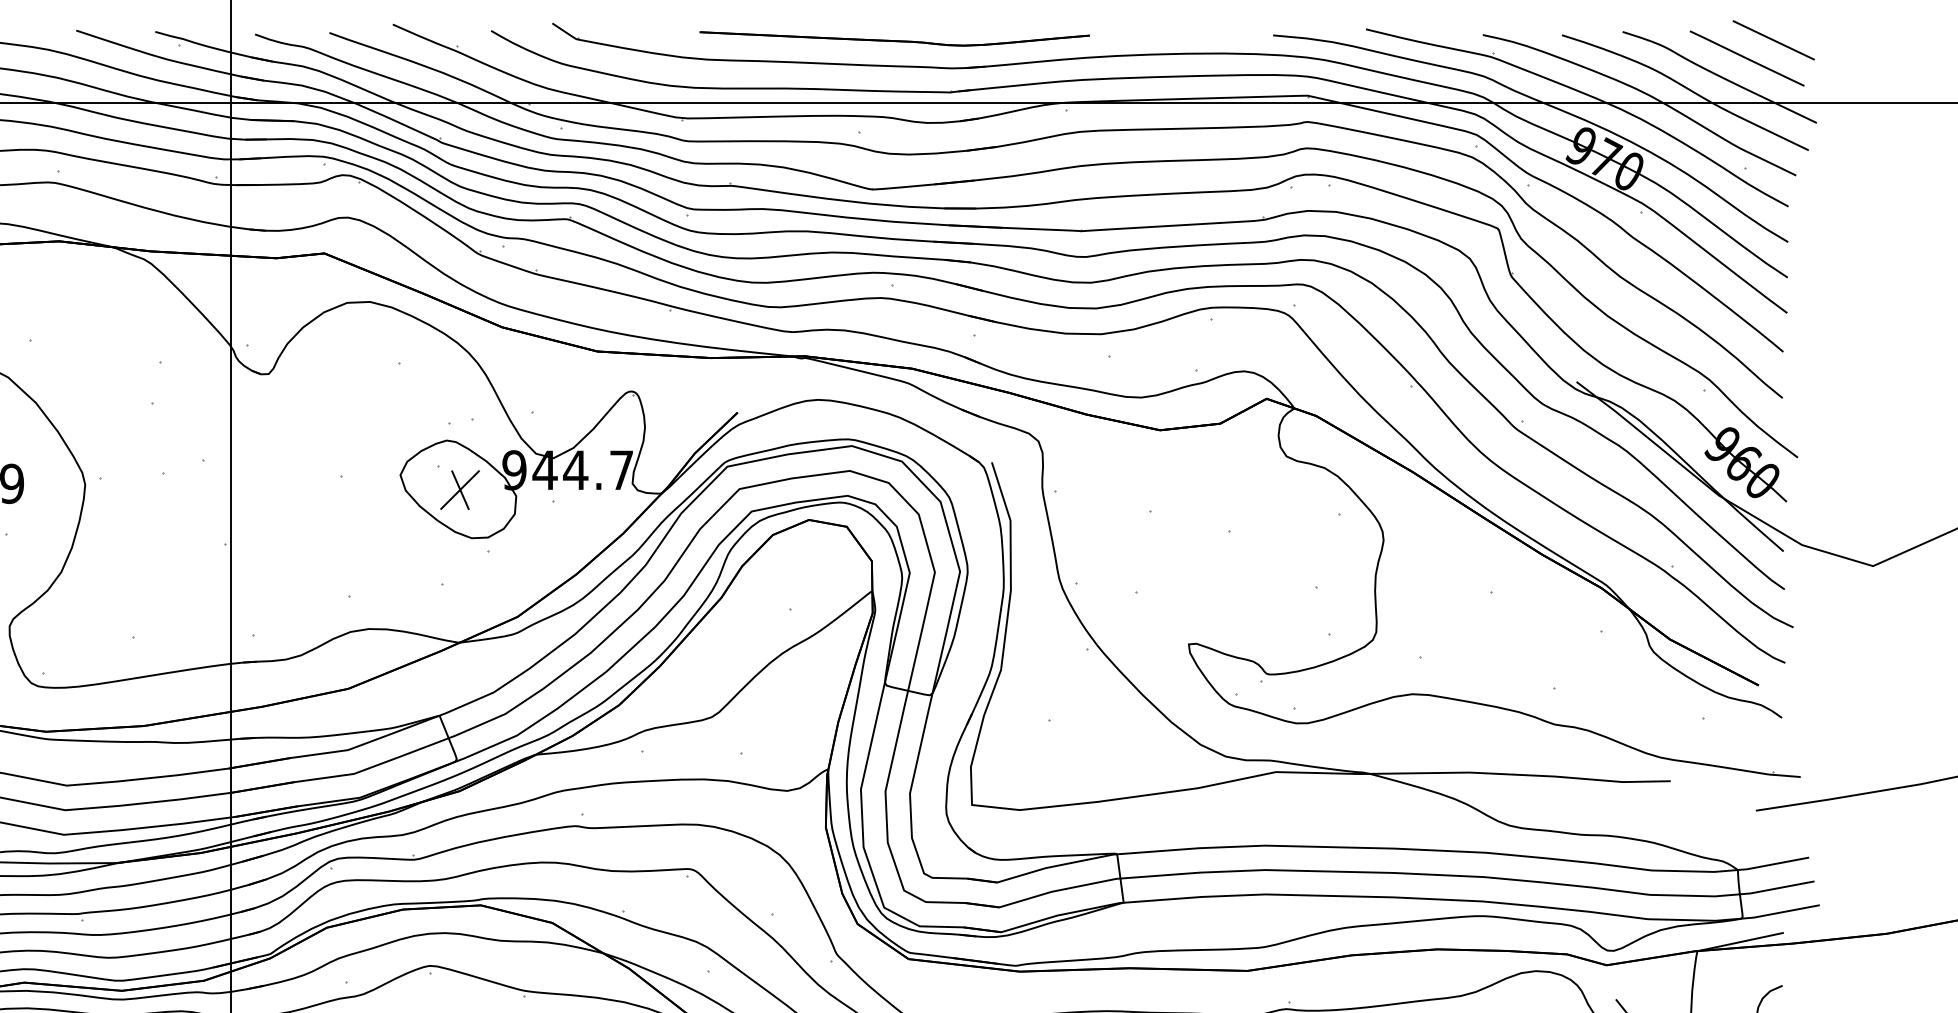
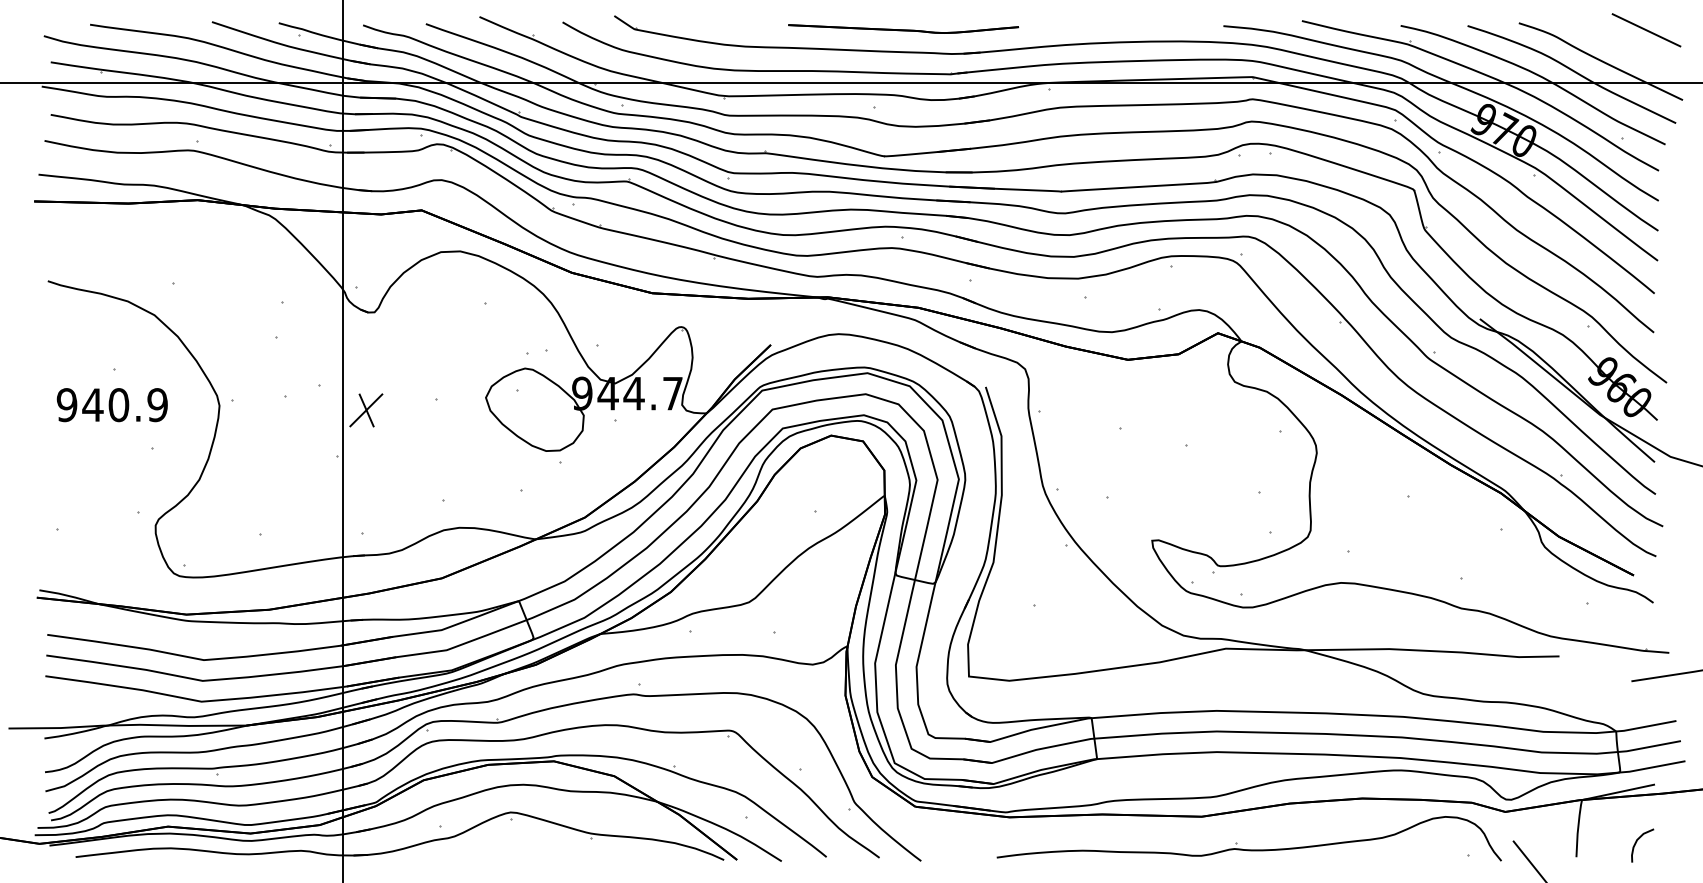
part: (894, 38) -> (903, 28), size x0.7
line: (1746, 58) -> (1623, 45), removed
part: (460, 490) -> (366, 410), moved

